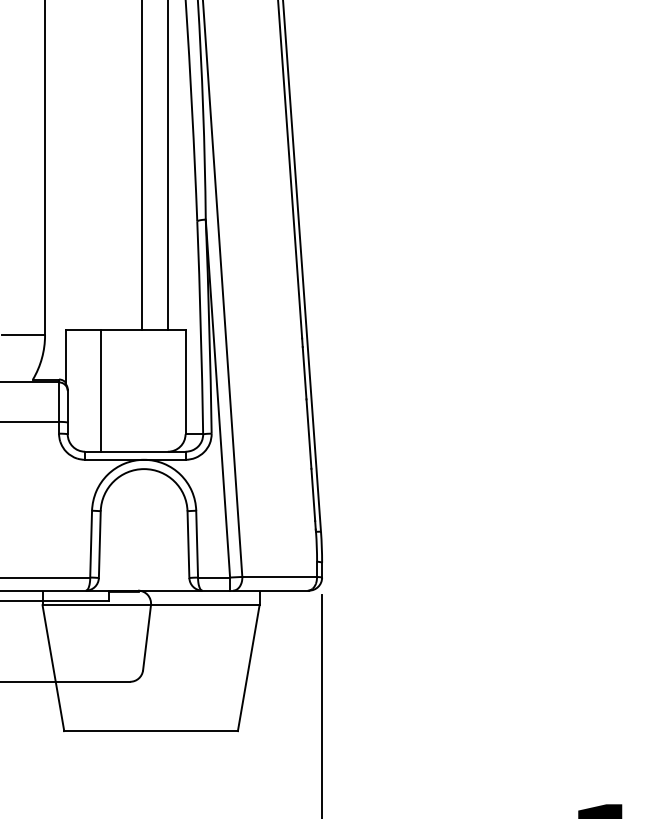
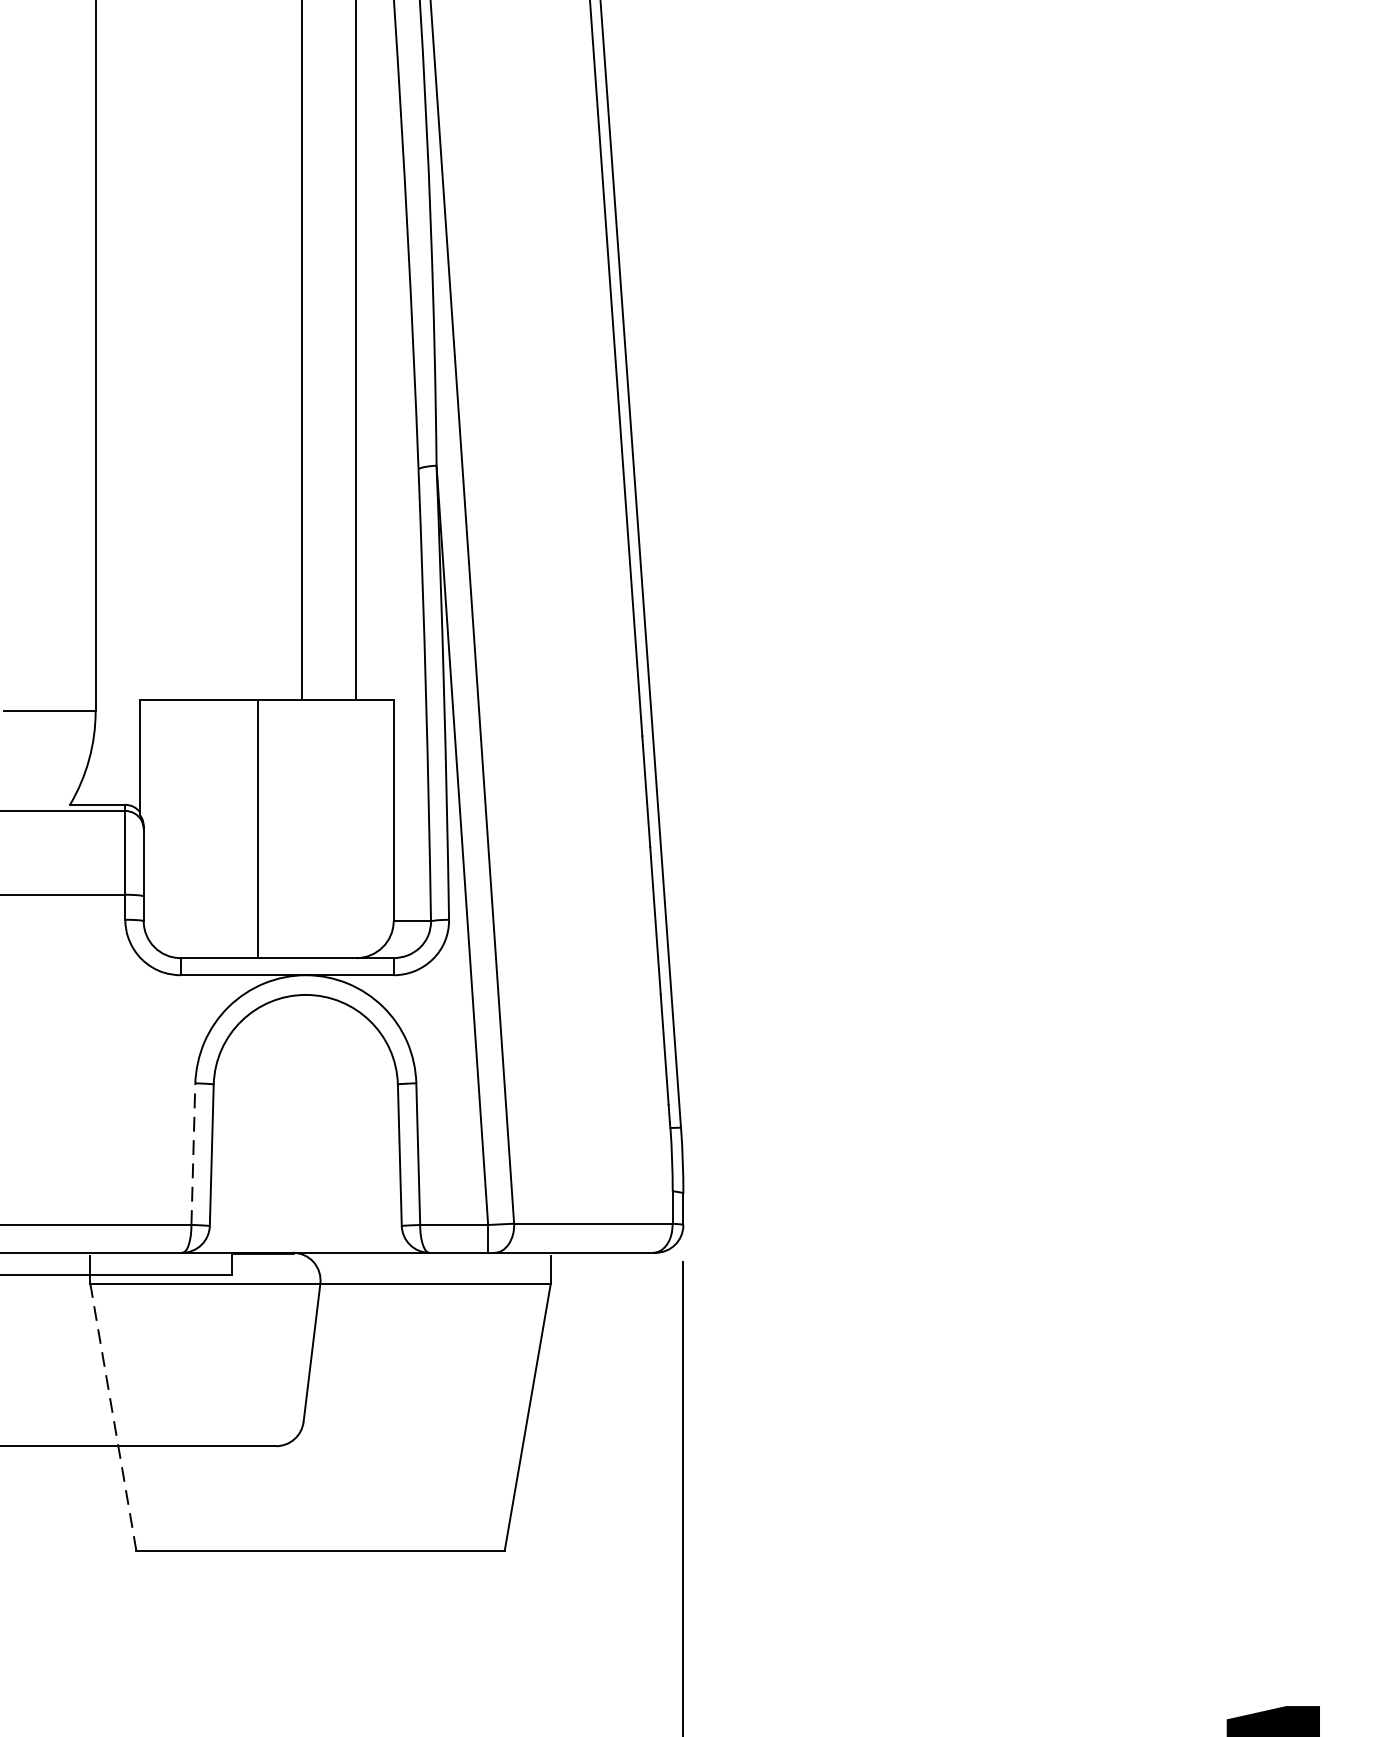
line: (100, 390) -> (257, 828), moved
line: (91, 543) -> (194, 1152), solid -> dashed
line: (53, 668) -> (113, 1417), solid -> dashed

